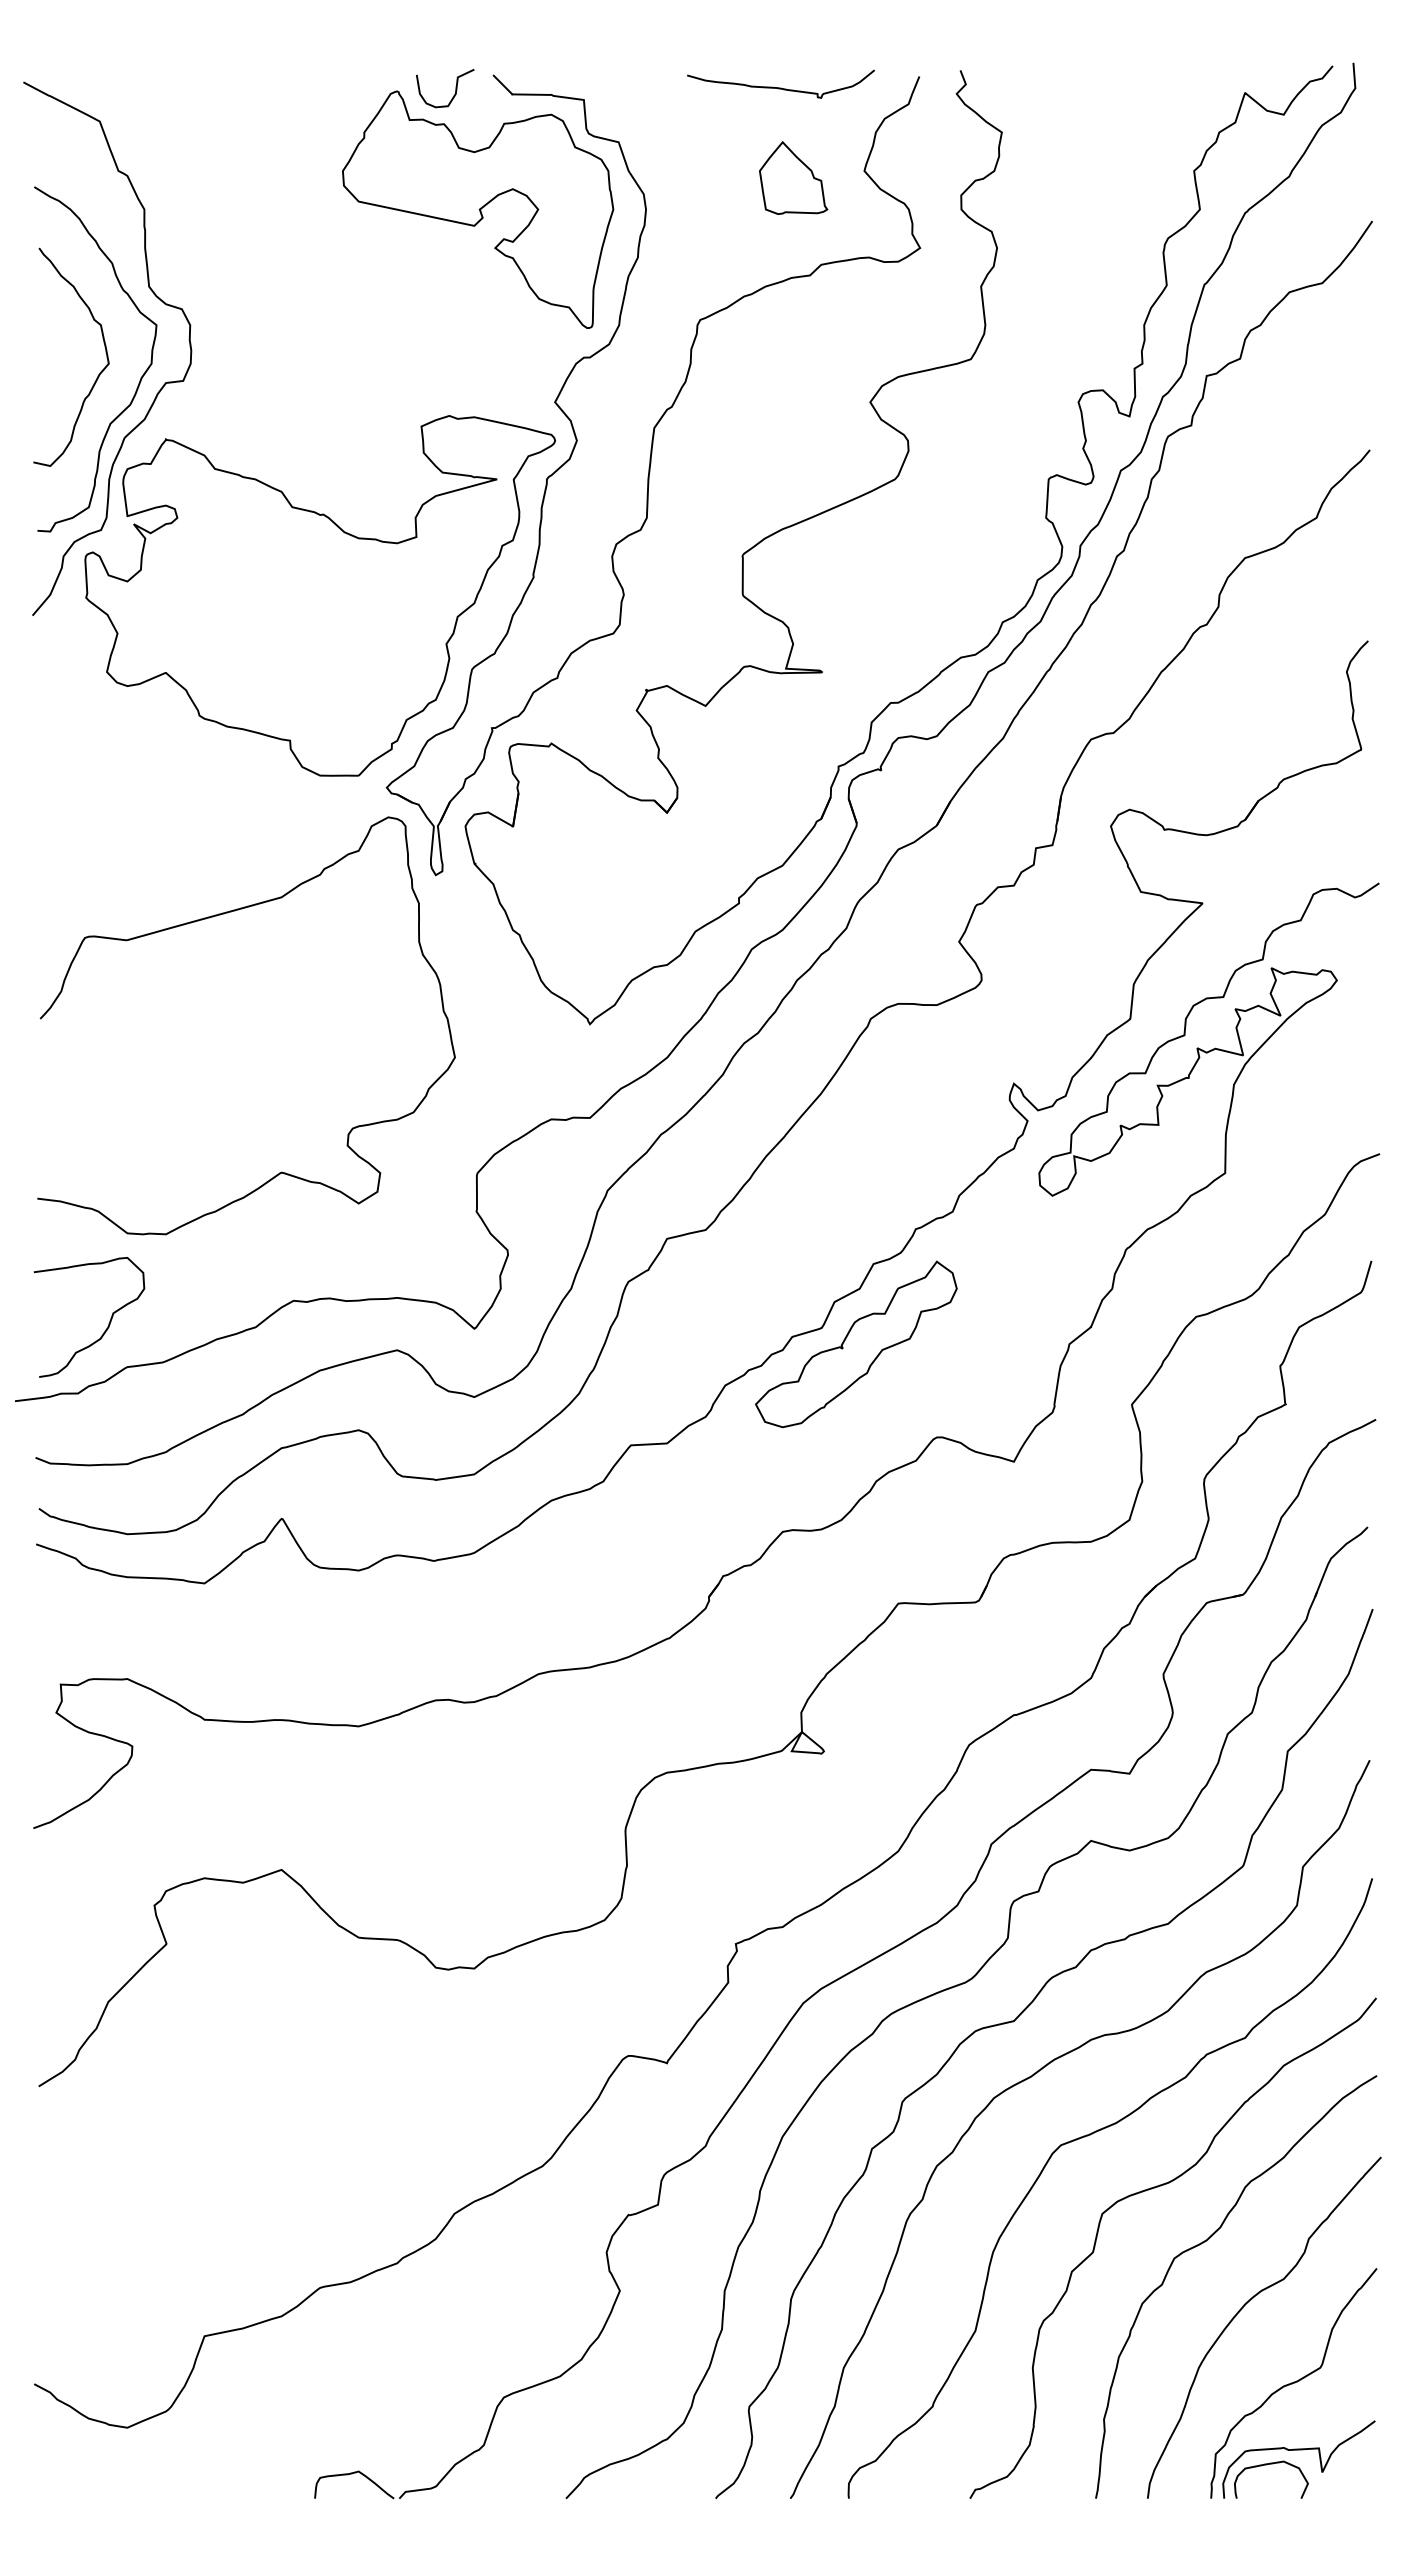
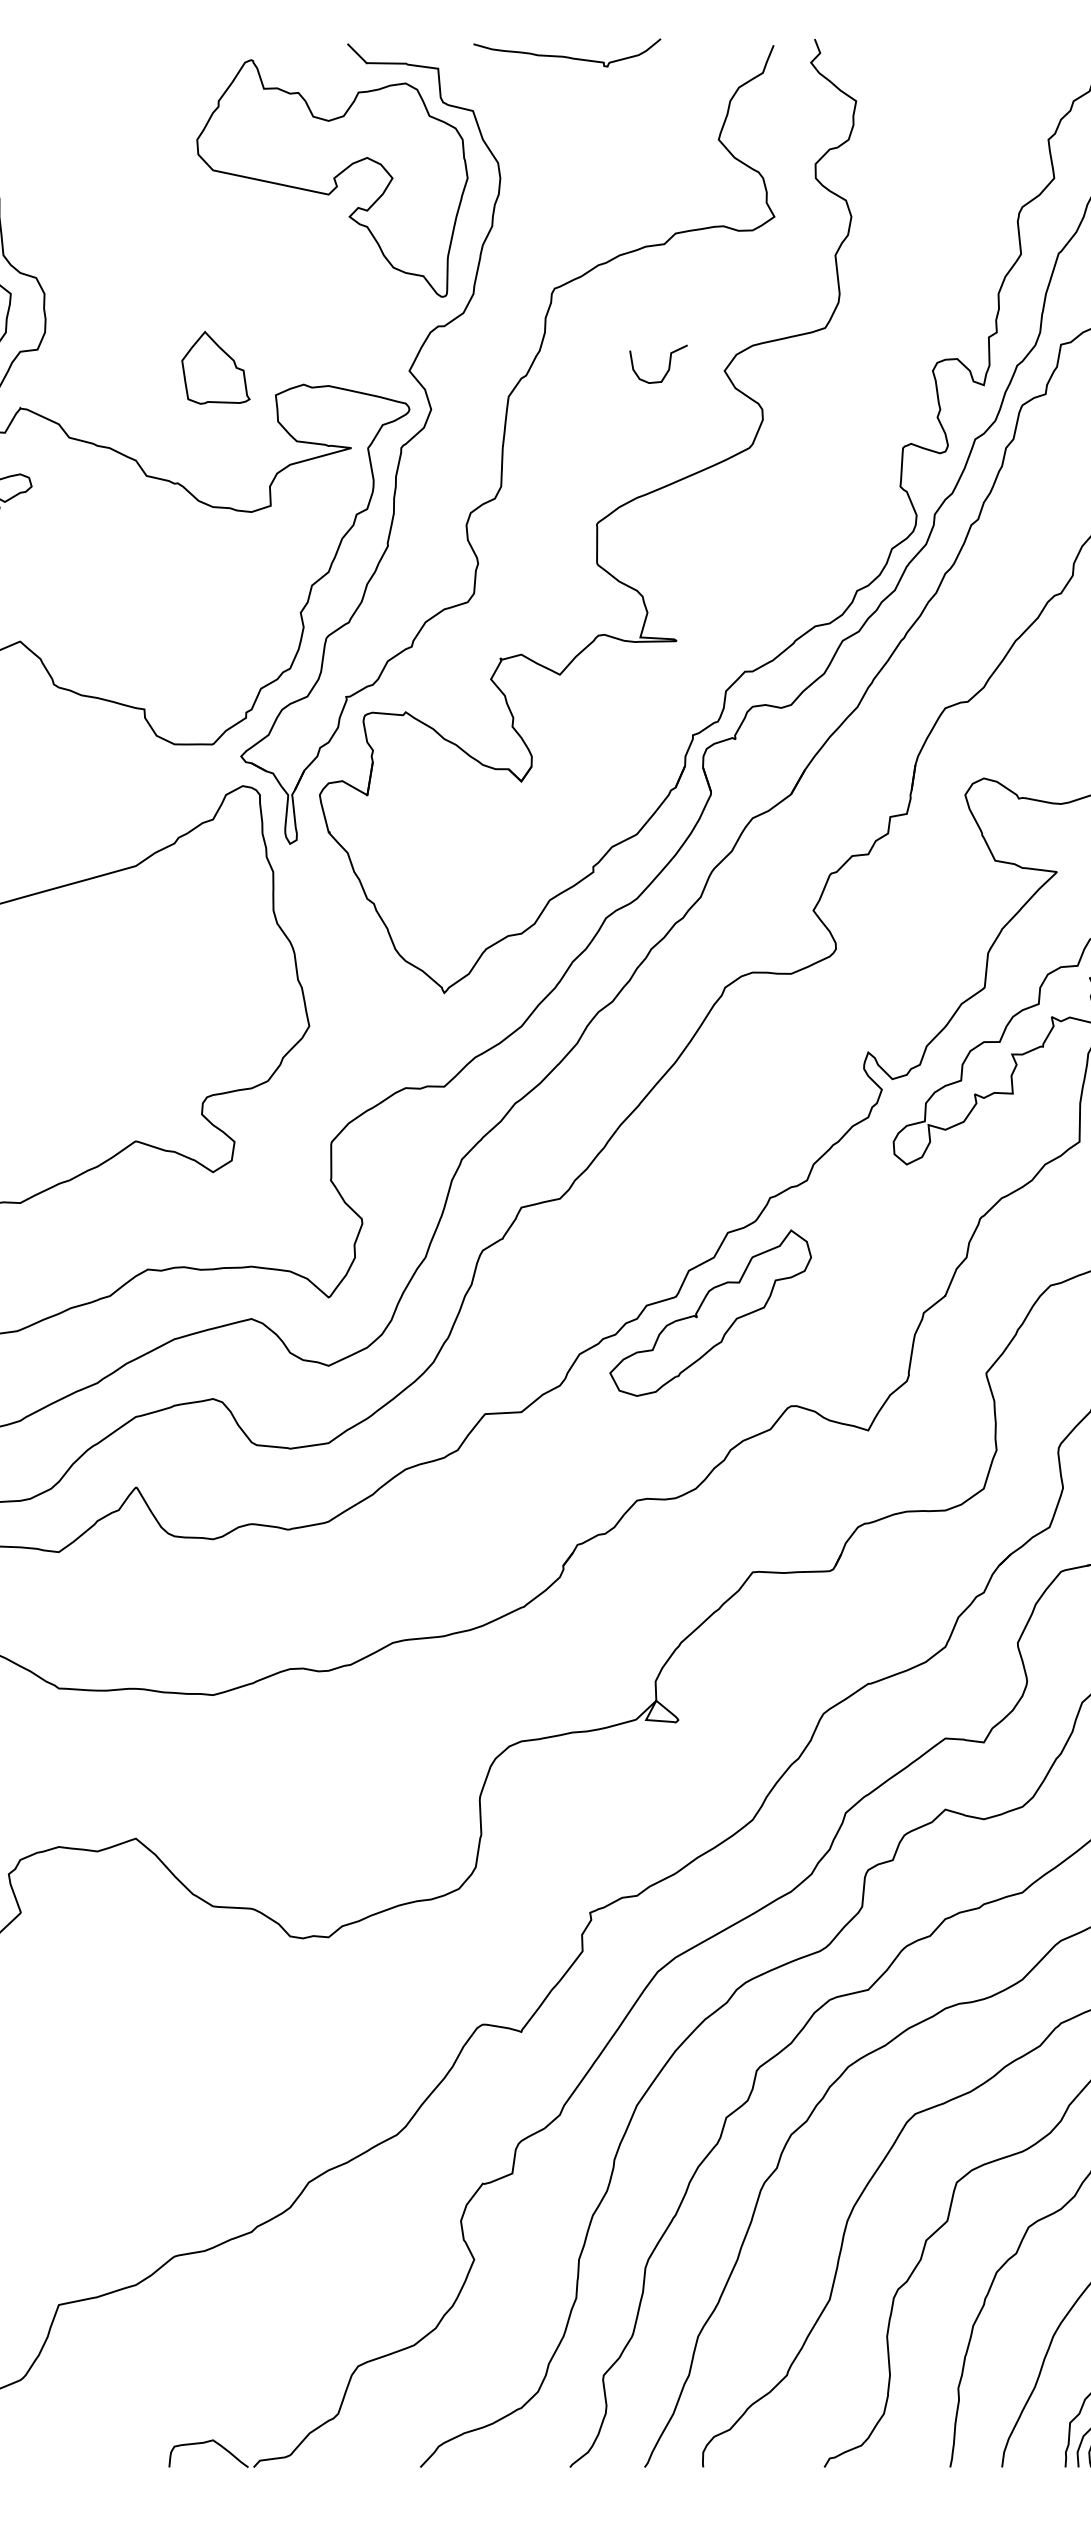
curve: (780, 87) -> (566, 56), moved
curve: (455, 88) -> (668, 364), moved
part: (793, 177) -> (215, 367), moved

